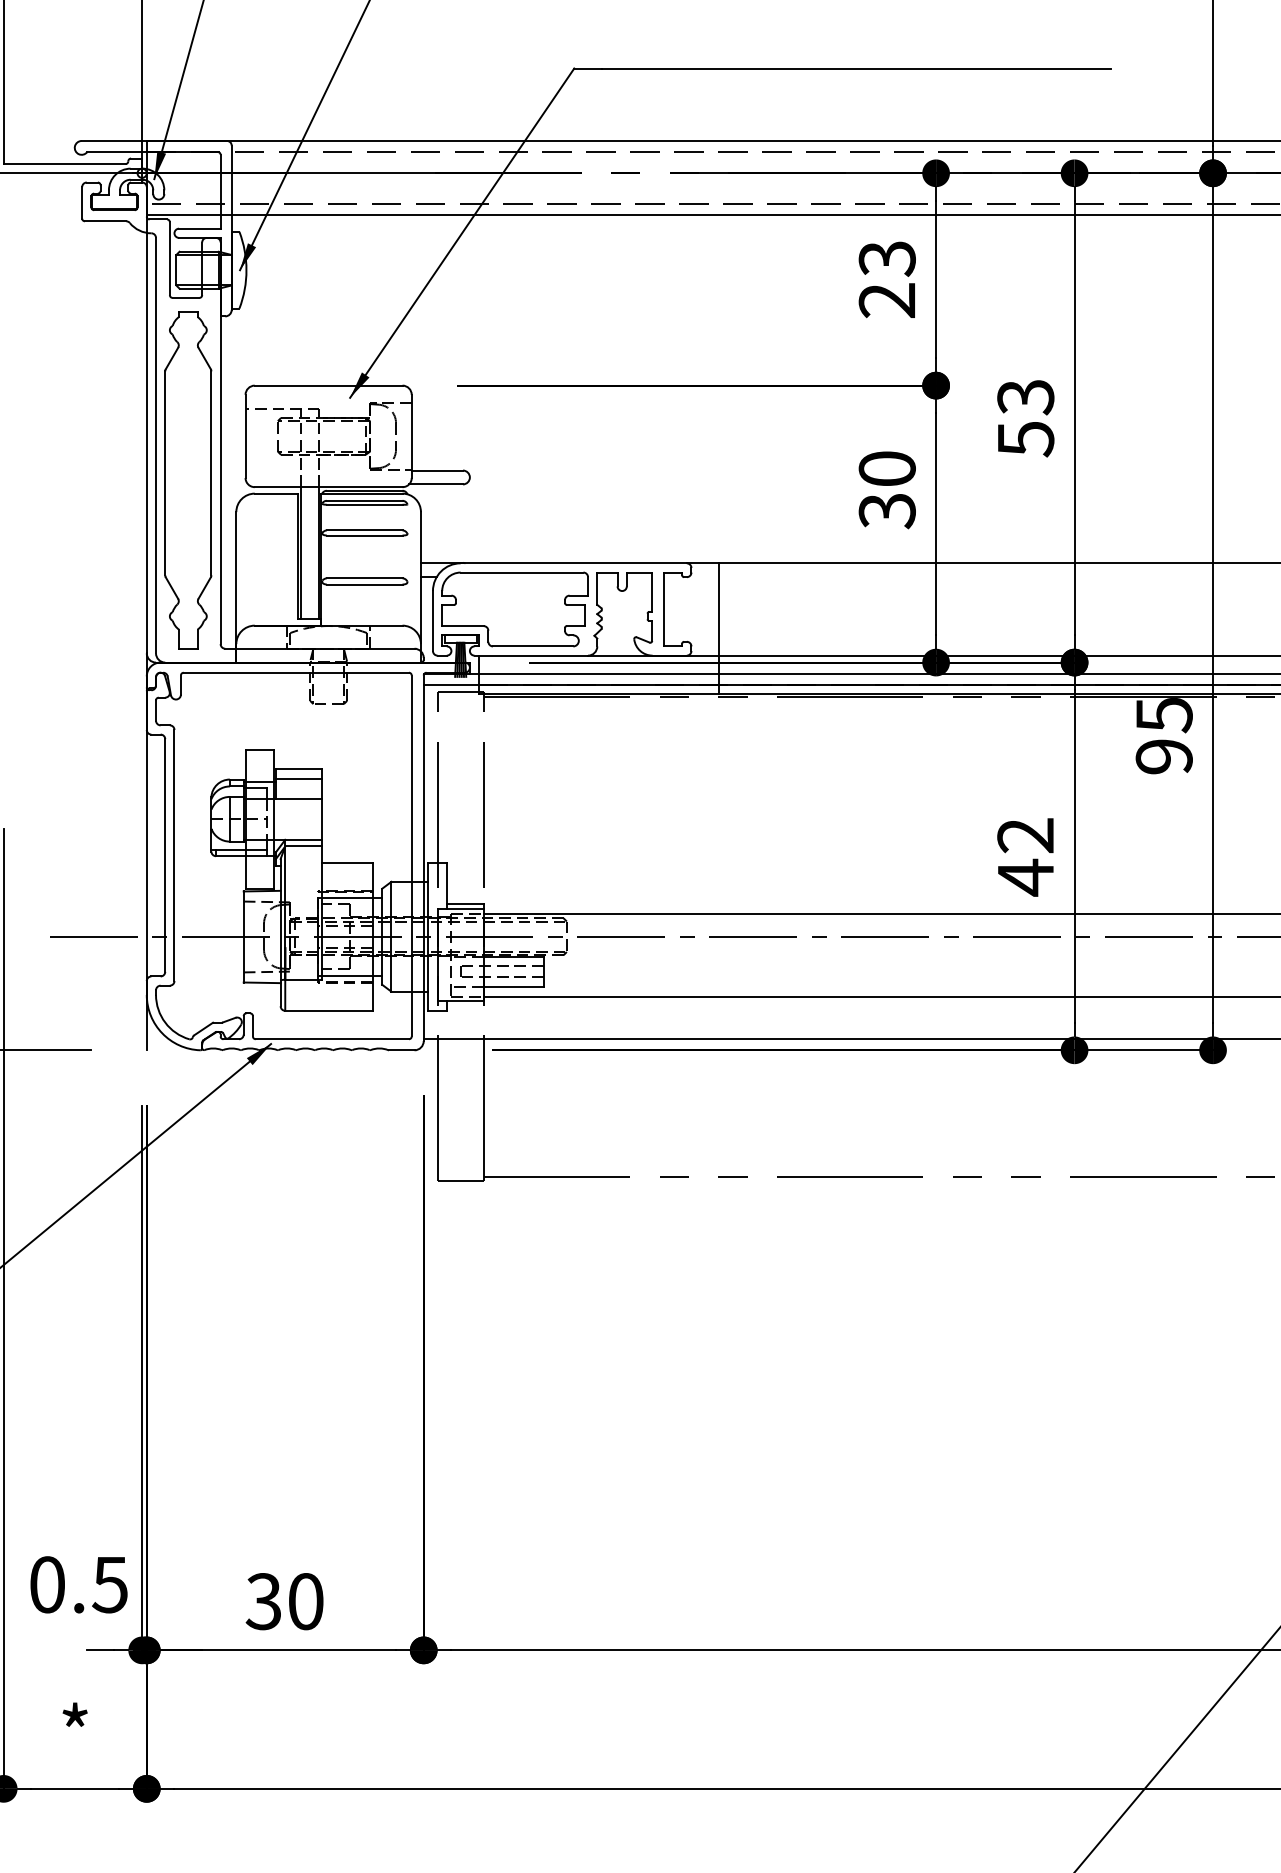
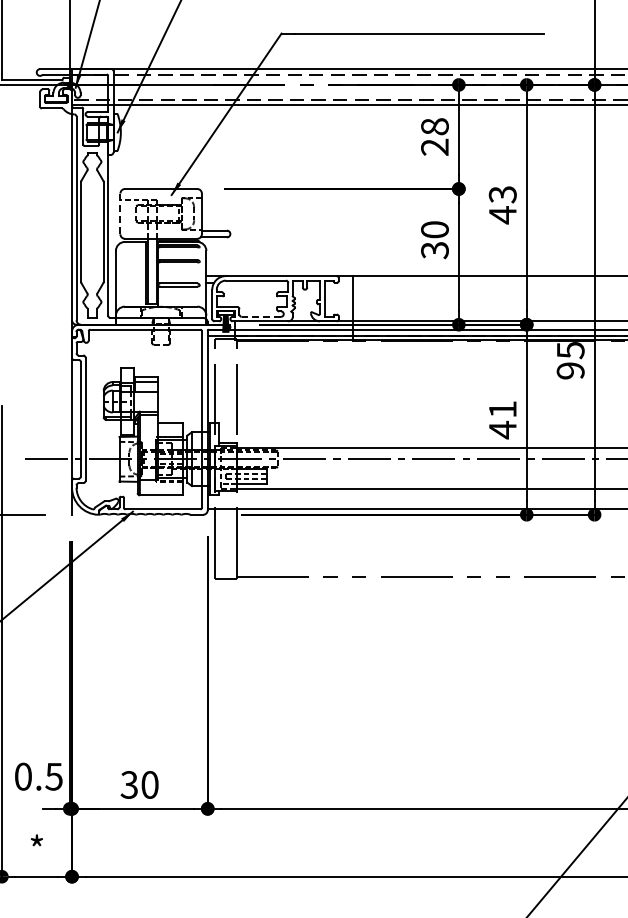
text: (886, 258) -> (434, 126), 23 -> 28
line: (245, 435) -> (120, 213), solid -> dashed
text: (1025, 439) -> (502, 215), 53 -> 43
line: (533, 645) -> (261, 316), solid -> dashed
text: (1025, 835) -> (502, 409), 42 -> 41

